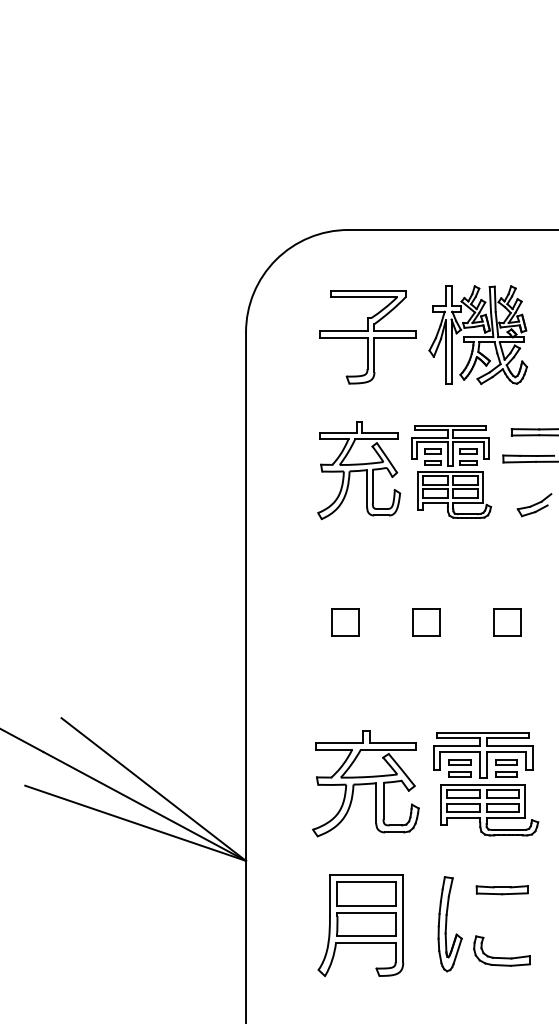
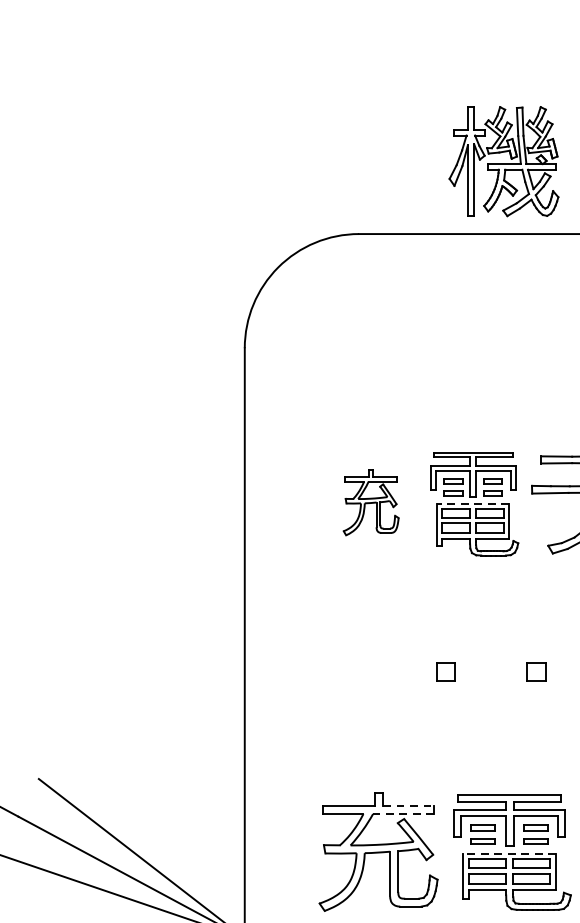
part: (477, 334) -> (503, 160), moved
part: (367, 337) -> (380, 354), removed
part: (359, 470) -> (371, 502), size x0.6
line: (450, 471) -> (473, 503), solid -> dashed
part: (345, 622) -> (355, 672), removed
part: (426, 622) -> (446, 672), size x0.6
part: (507, 622) -> (536, 672), size x0.6
line: (392, 742) -> (408, 806), solid -> dashed
line: (387, 749) -> (402, 813), solid -> dashed
line: (483, 785) -> (509, 854), solid -> dashed

